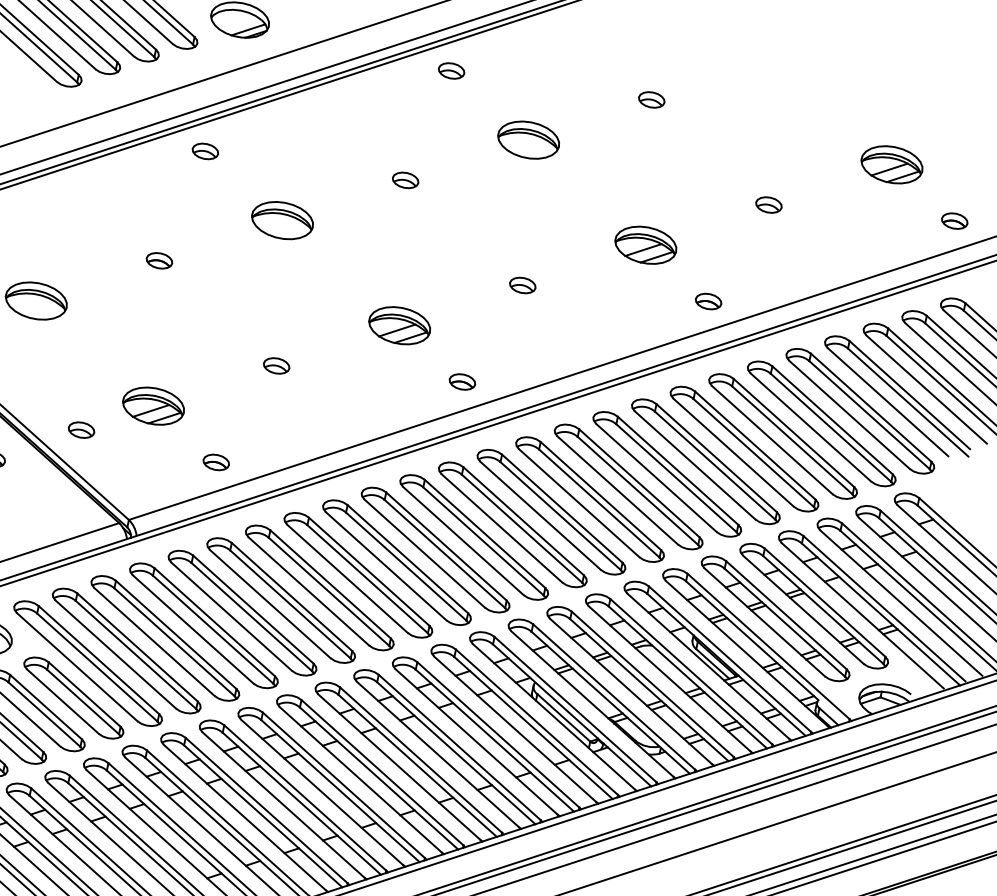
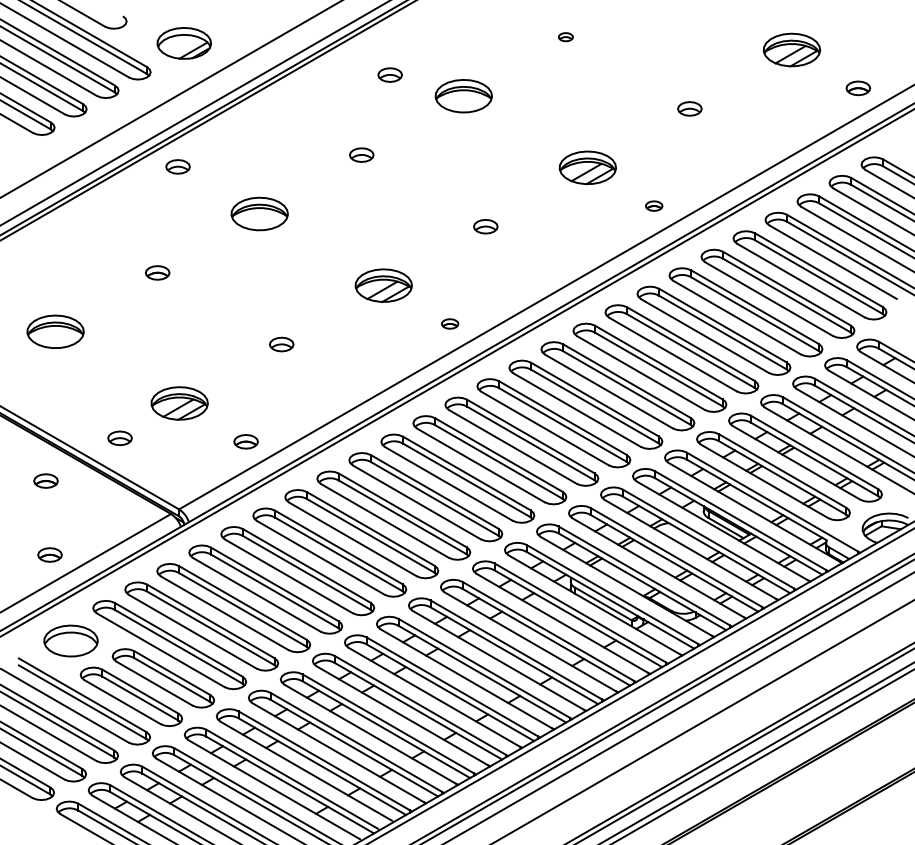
part: (451, 70) -> (389, 74), moved
part: (651, 99) -> (565, 36), size x0.6
part: (707, 300) -> (653, 205), size x0.7
part: (461, 381) -> (449, 323), size x0.7

